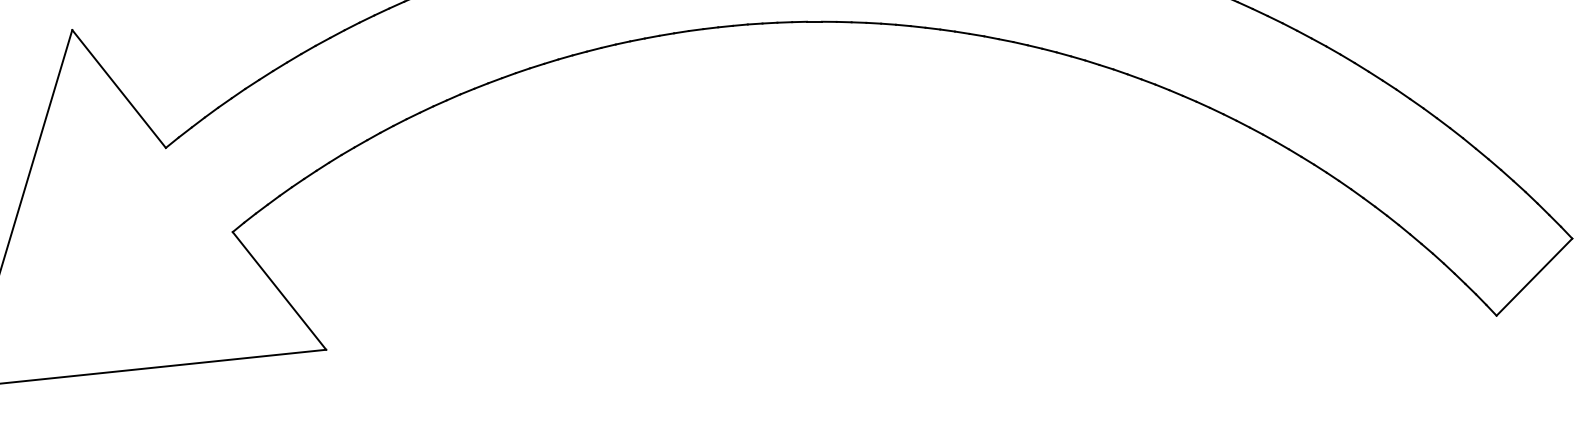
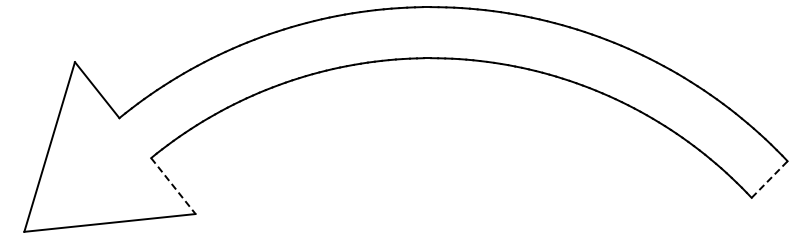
line: (1534, 277) -> (769, 179), solid -> dashed
line: (279, 291) -> (173, 186), solid -> dashed

